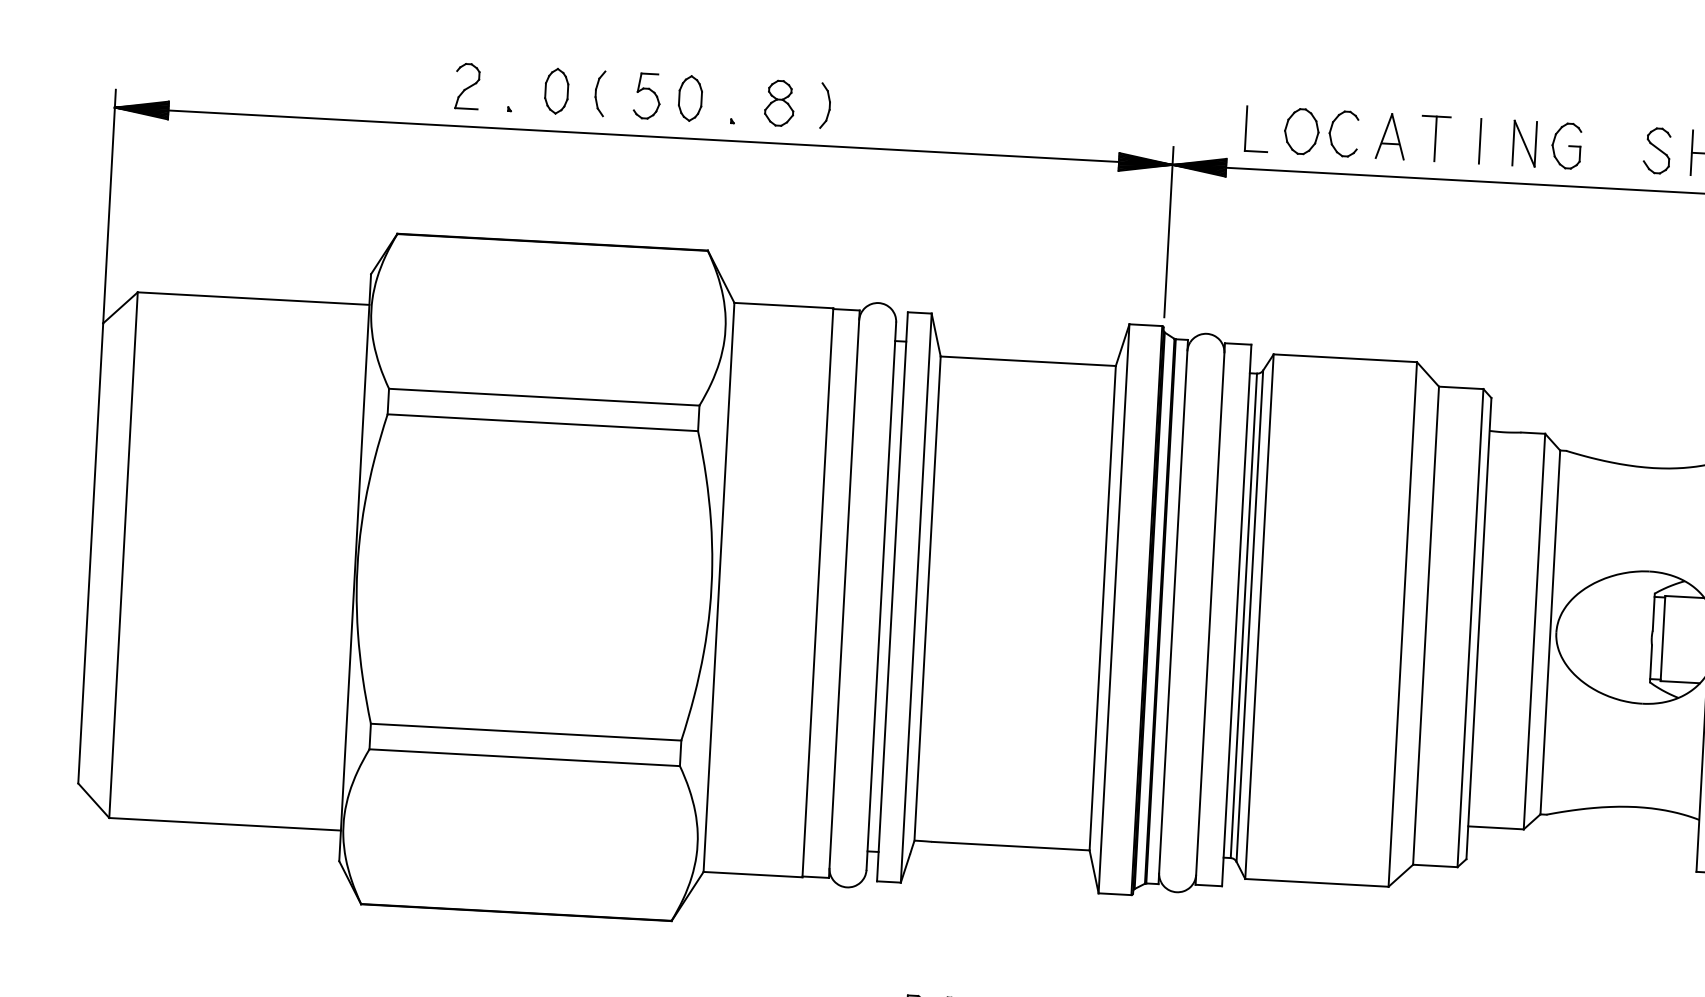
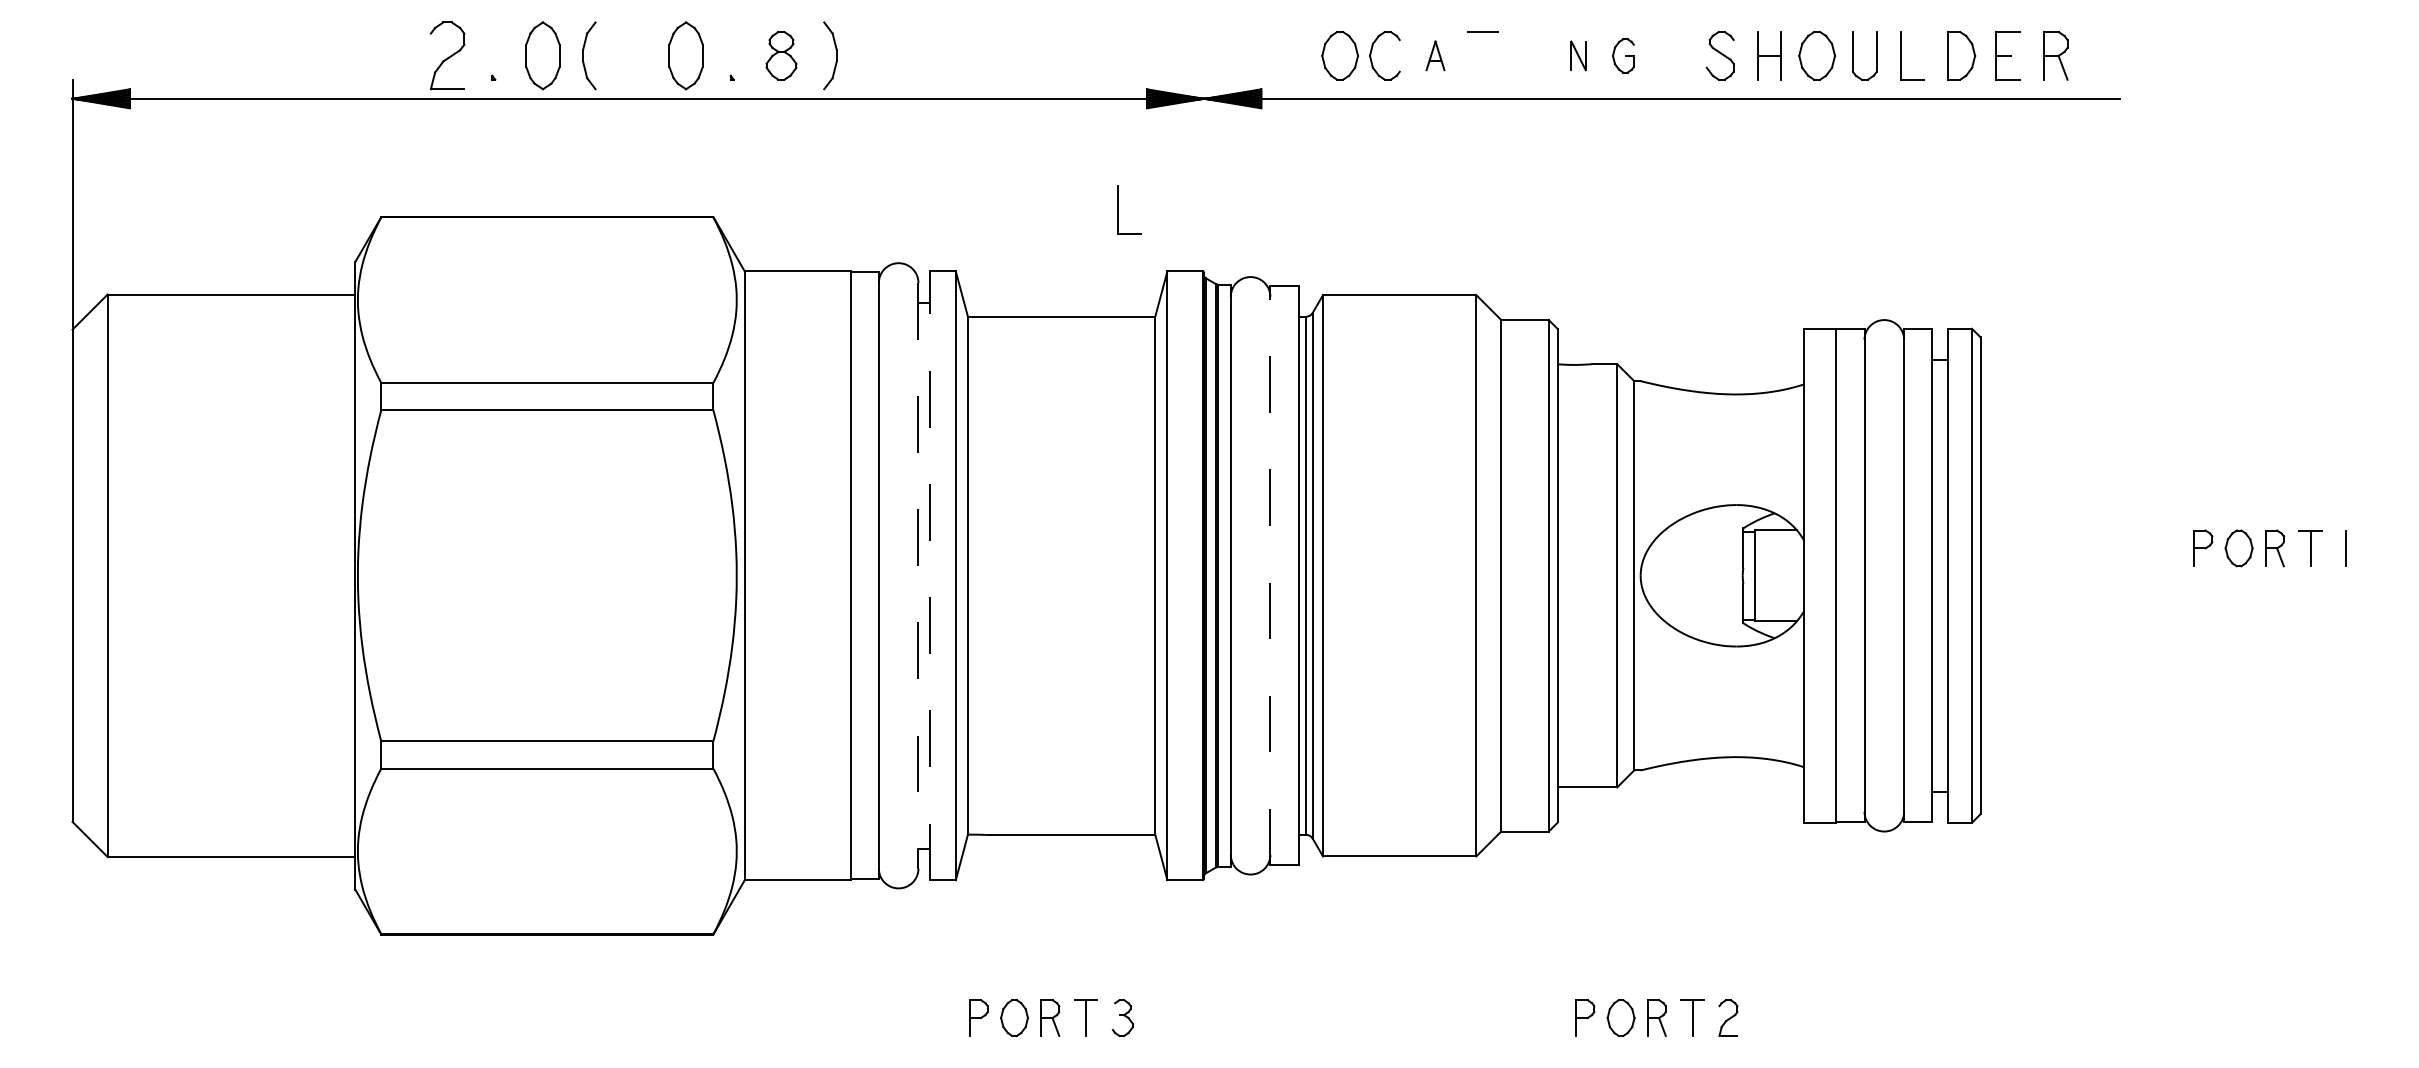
part: (467, 86) -> (447, 55), size x1.4
part: (556, 90) -> (542, 55), size x1.4
part: (649, 90) -> (641, 49), removed
part: (599, 93) -> (588, 55), size x1.4
part: (689, 98) -> (685, 55), size x1.4
part: (825, 105) -> (830, 55), size x1.4
part: (1247, 128) -> (1118, 209), moved
part: (1390, 136) -> (1435, 55), size x0.6
line: (1435, 138) -> (1483, 55), removed
line: (1479, 140) -> (1530, 55), removed
part: (1524, 143) -> (1578, 55), size x0.6
part: (1566, 145) -> (1623, 55), size x0.7
line: (1169, 231) -> (1204, 170), removed
line: (881, 595) -> (918, 575), solid -> dashed
line: (892, 596) -> (930, 575), solid -> dashed
line: (1210, 613) -> (1270, 575), solid -> dashed

